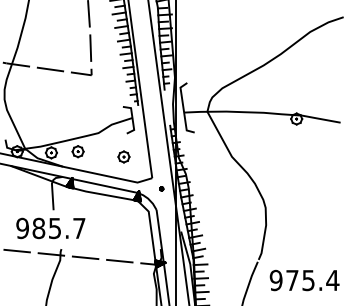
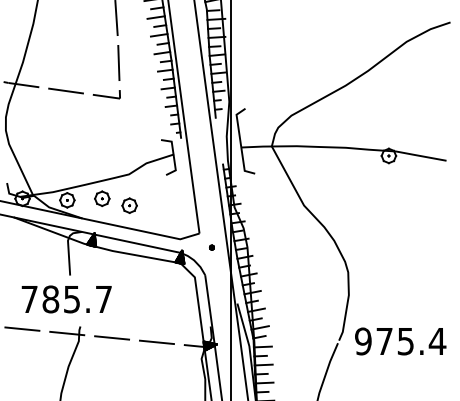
part: (123, 156) -> (129, 205), moved
text: (22, 228) -> (29, 299), 985.7 -> 785.7
text: (304, 280) -> (400, 341), moved

